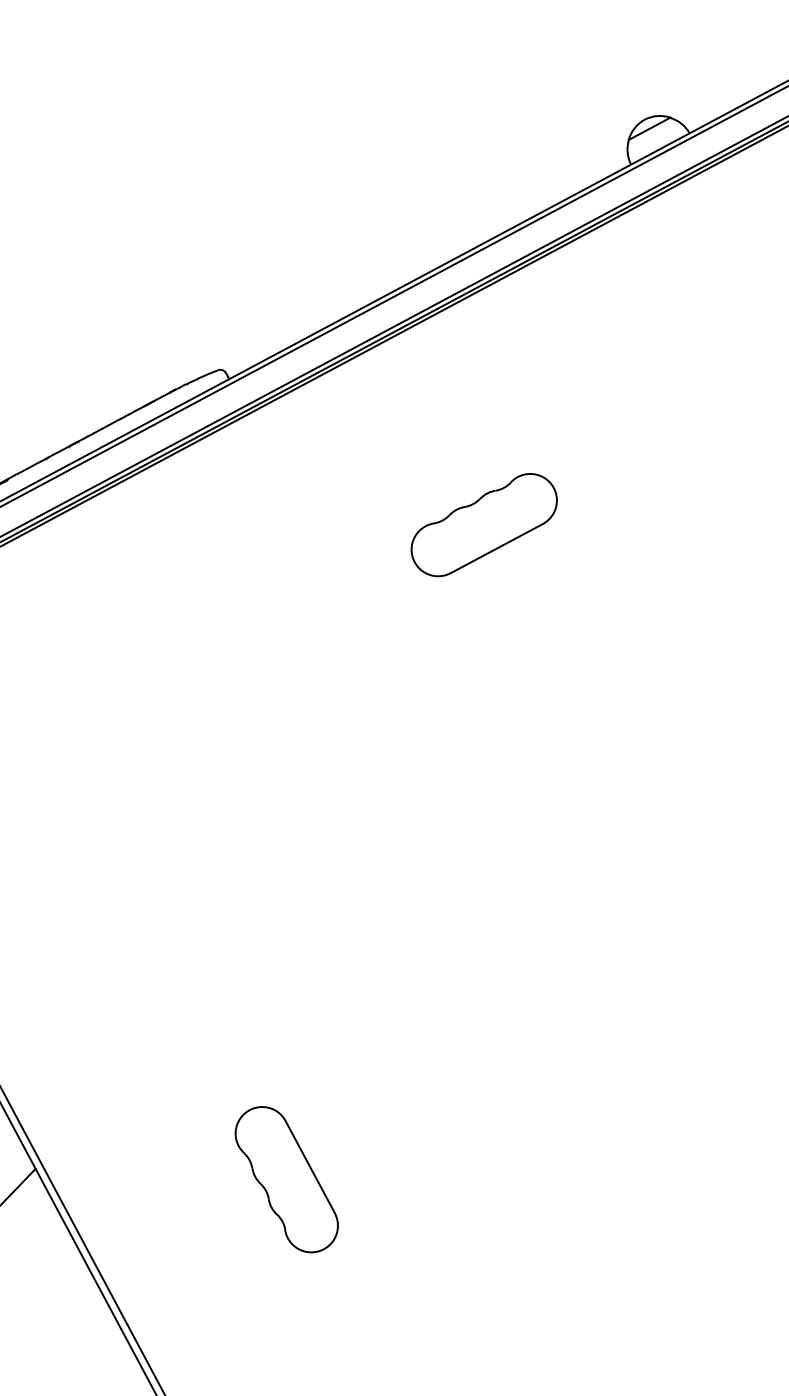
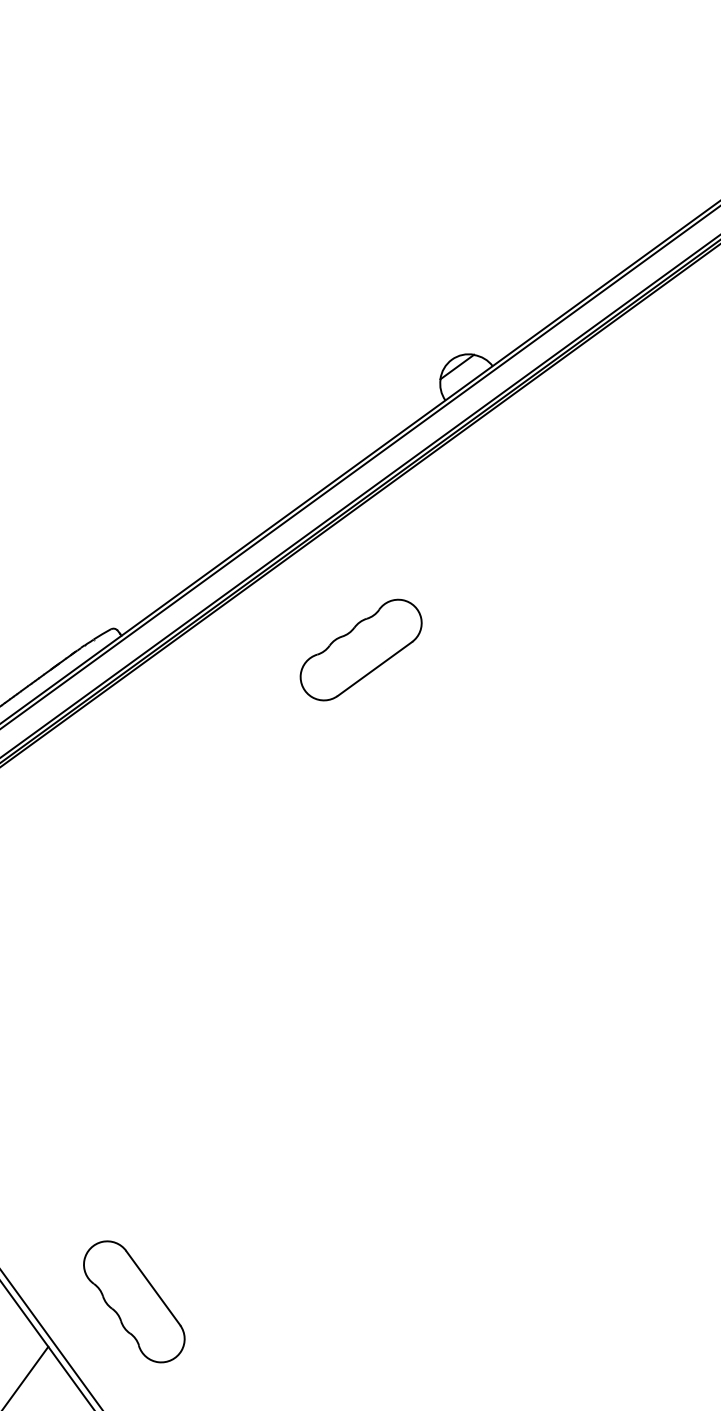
part: (483, 524) -> (360, 649), moved
part: (287, 1179) -> (134, 1301), moved

